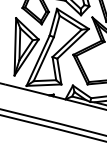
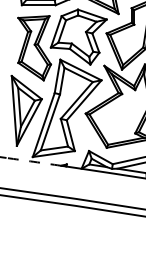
arc: (26, 89) -> (33, 161), solid -> dashed

